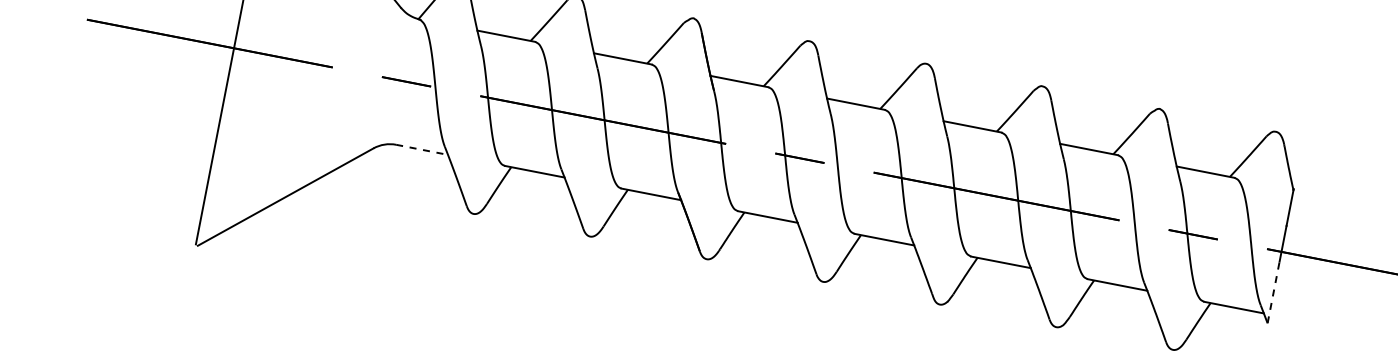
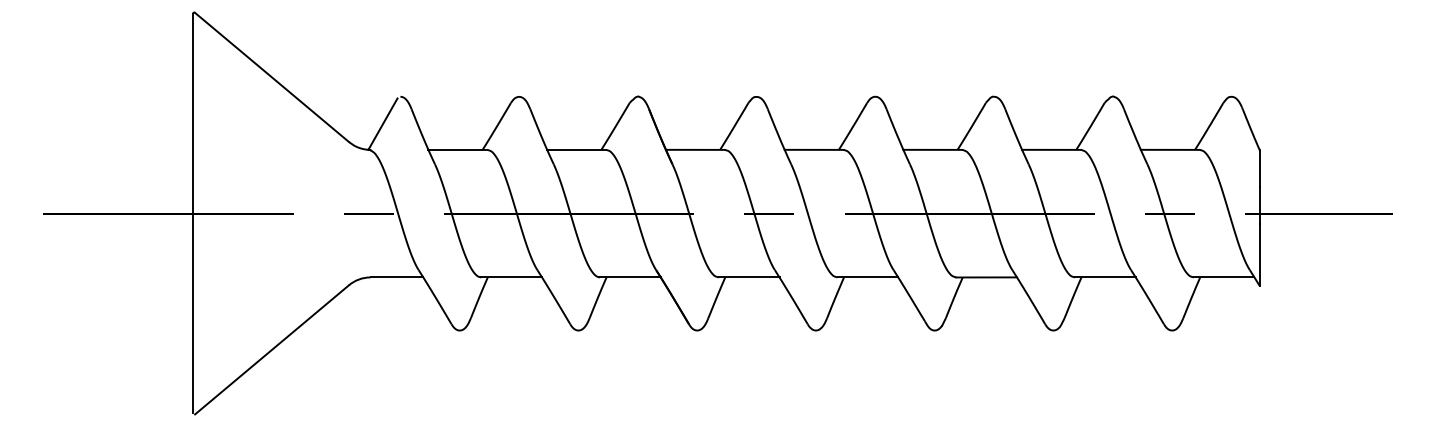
line: (422, 150) -> (397, 277), dashed -> solid
line: (1274, 292) -> (1260, 254), dashed -> solid

